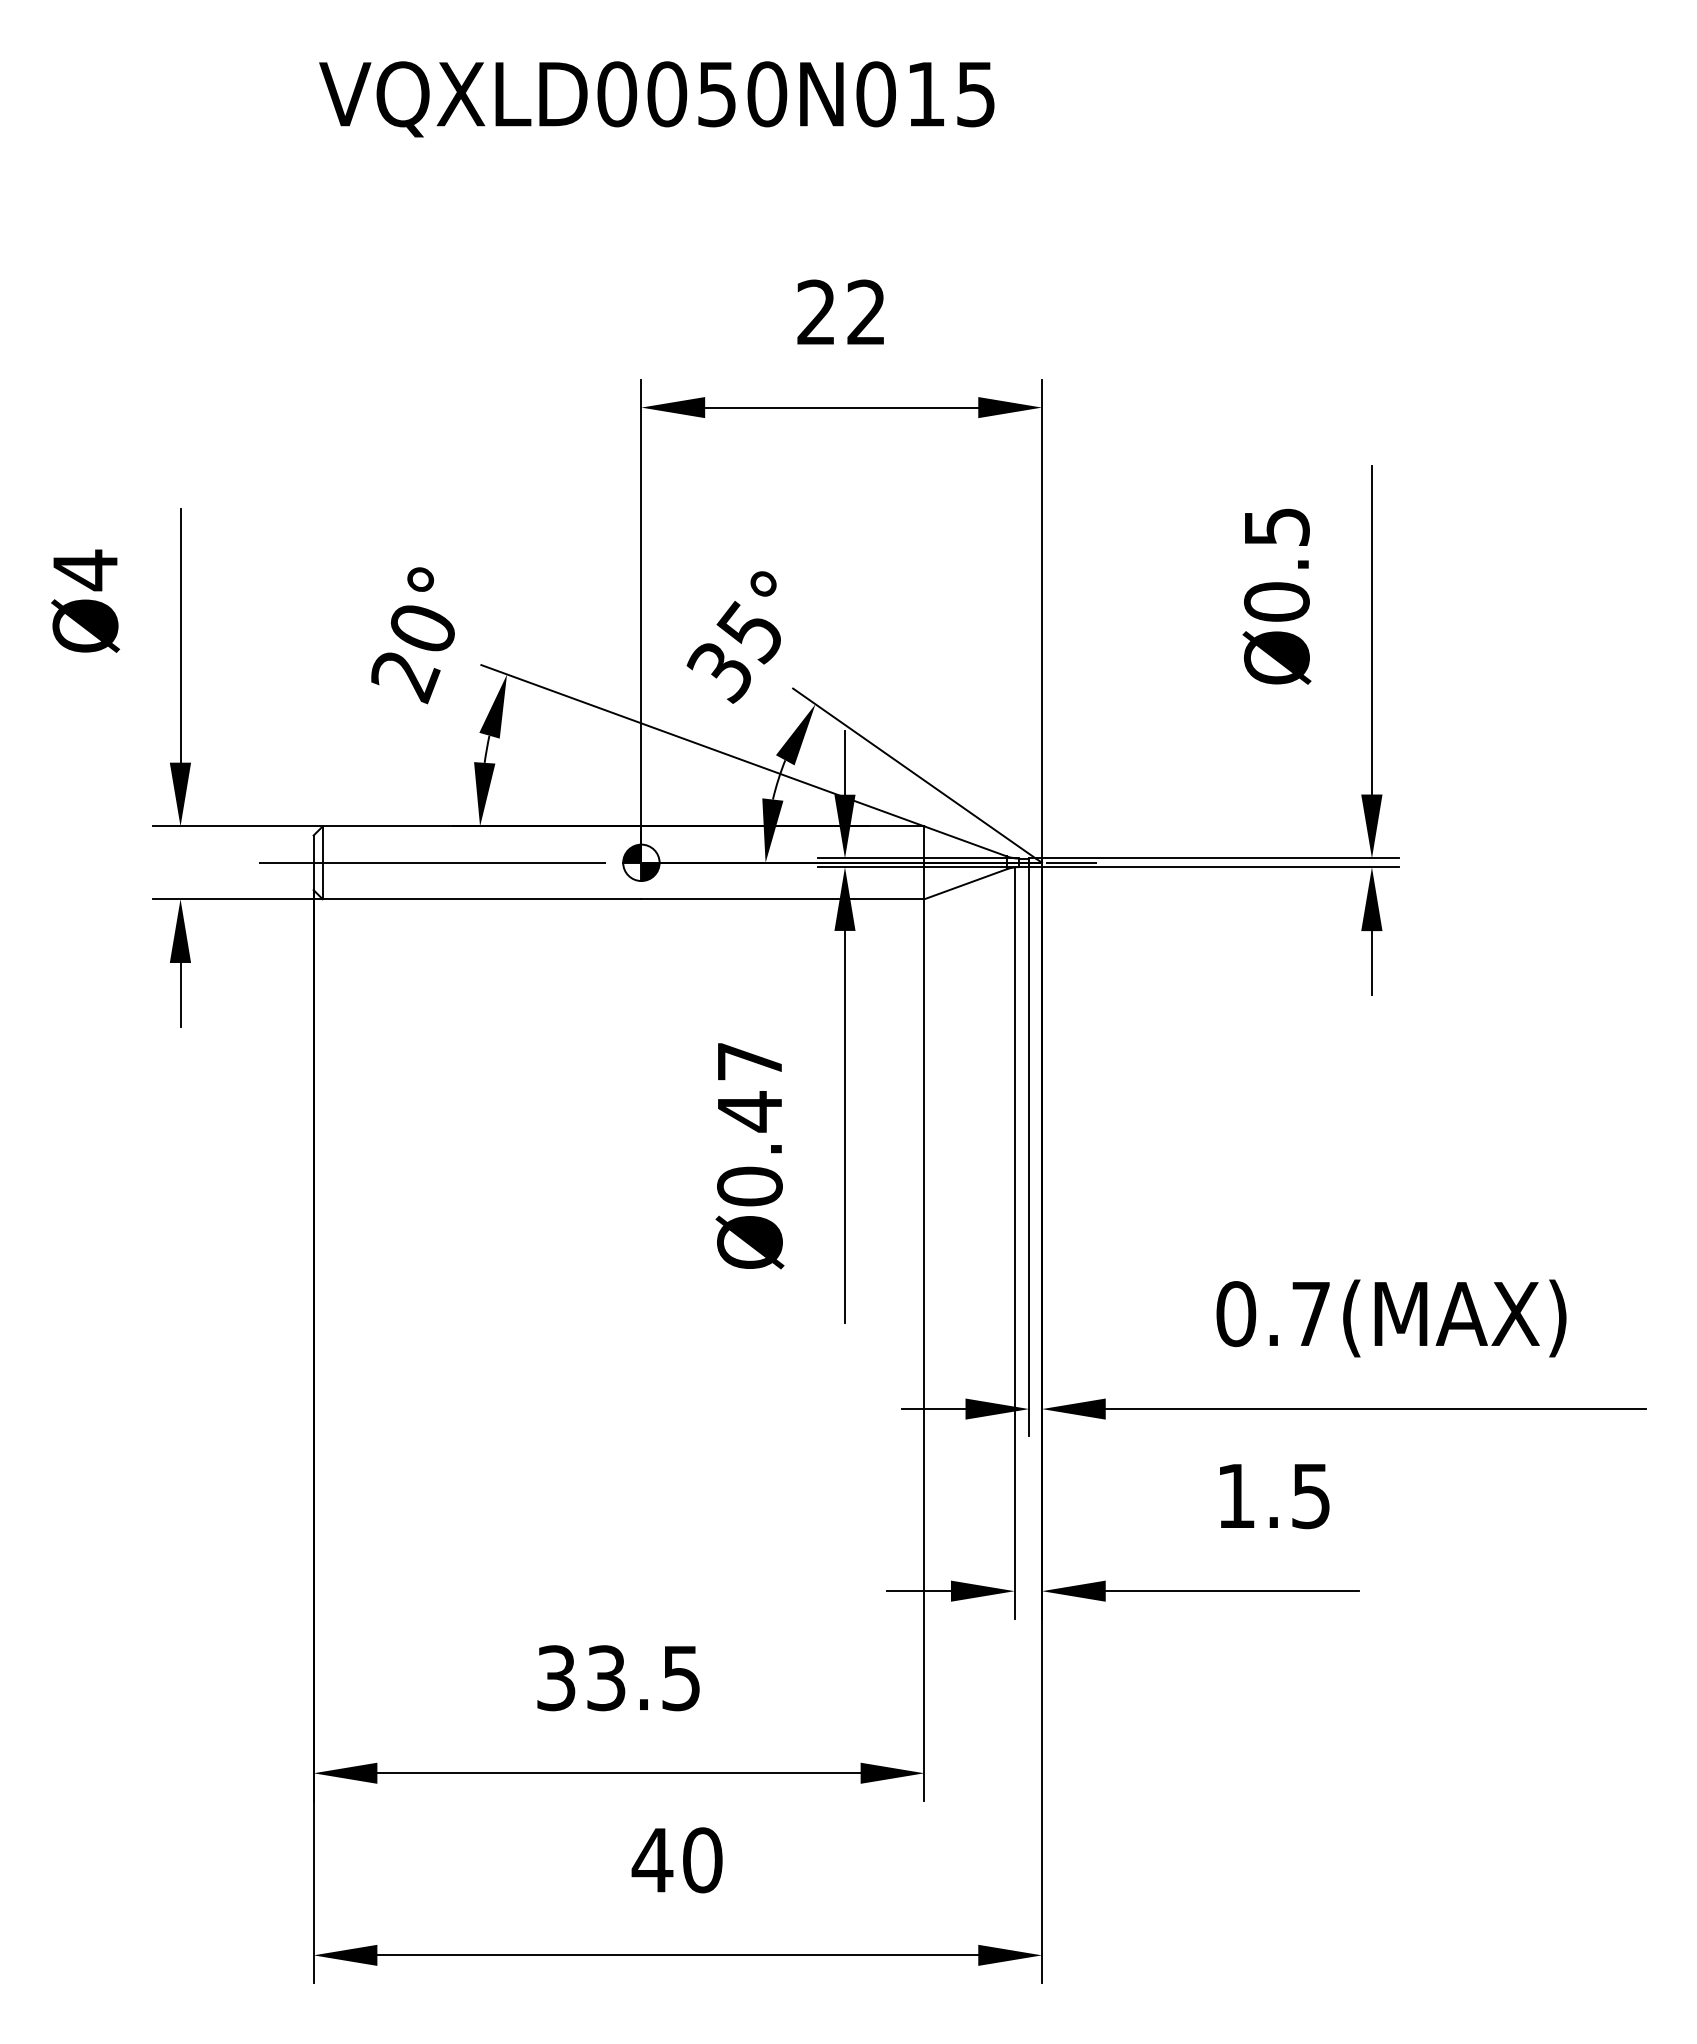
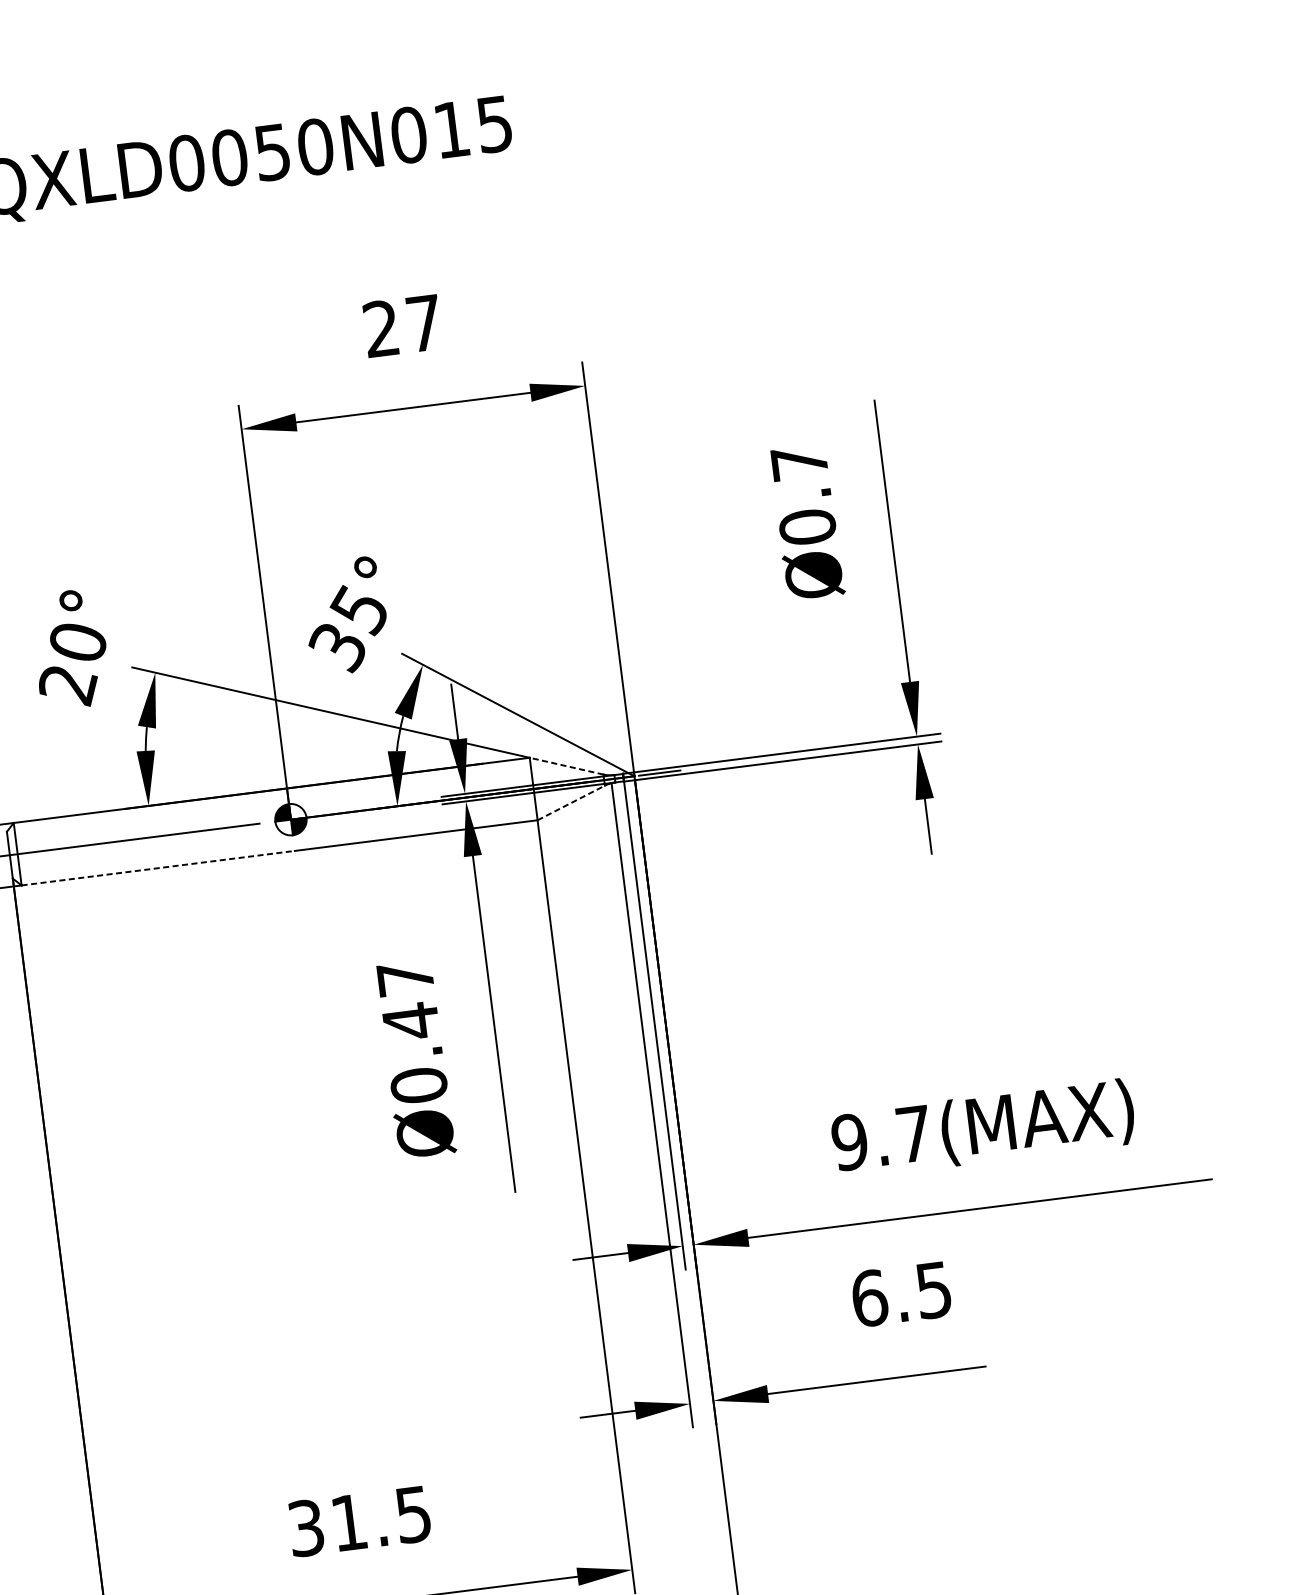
text: (865, 311) -> (423, 322), 22 -> 27
text: (1277, 526) -> (800, 462), Ø0.5 -> Ø0.7
line: (965, 841) -> (566, 766), solid -> dashed
line: (965, 884) -> (571, 803), solid -> dashed
line: (482, 899) -> (158, 868), solid -> dashed
text: (1236, 1314) -> (850, 1142), 0.7(MAX) -> 9.7(MAX)
text: (1236, 1496) -> (869, 1298), 1.5 -> 6.5
text: (606, 1678) -> (349, 1522), 33.5 -> 31.5

